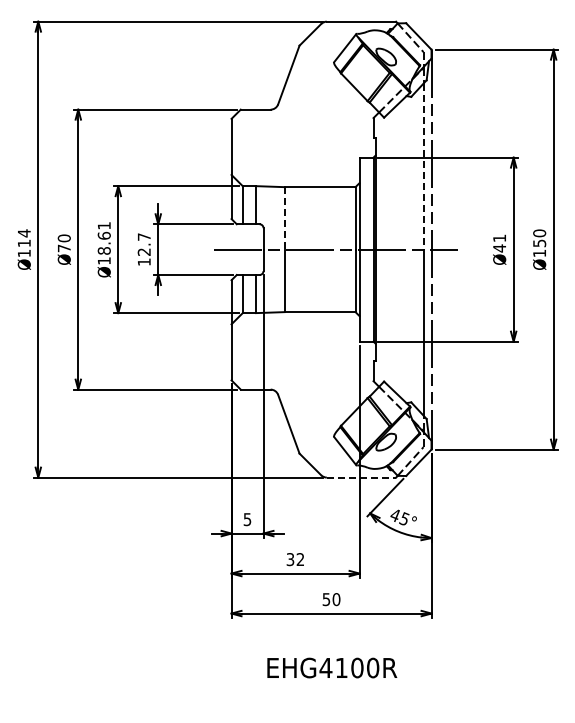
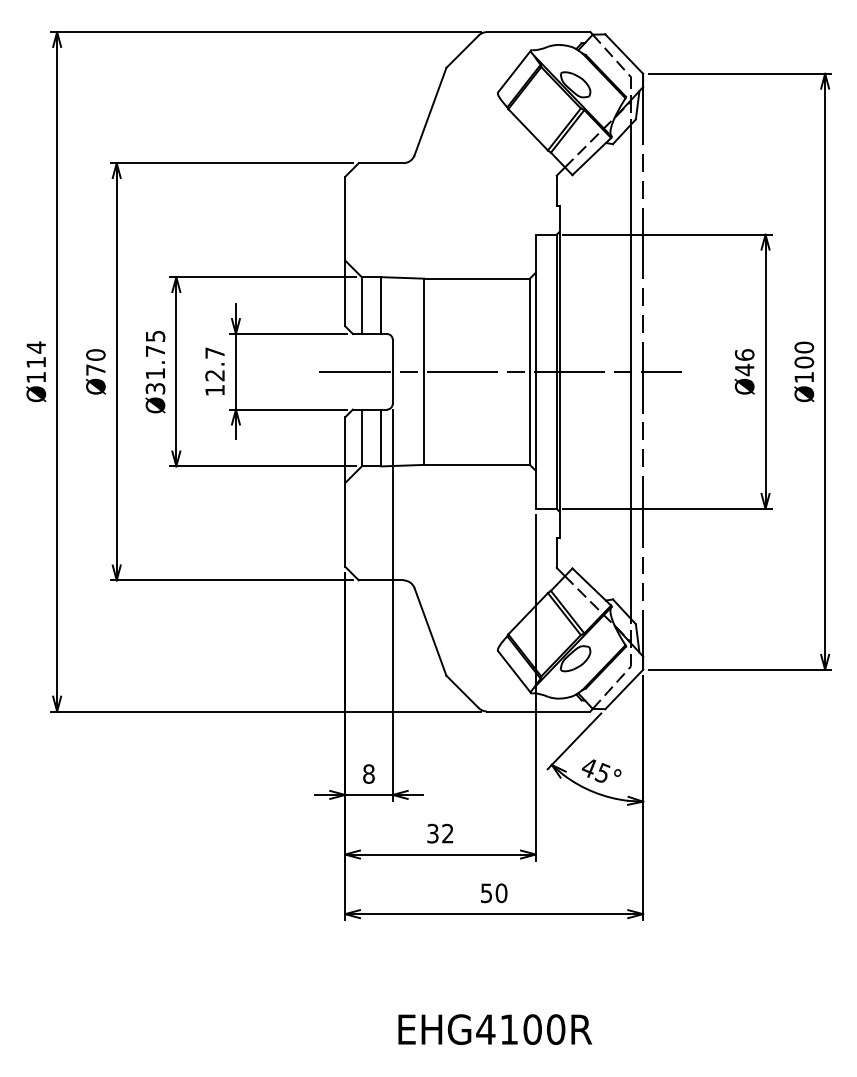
line: (423, 166) -> (631, 247), dashed -> solid
line: (284, 218) -> (424, 325), dashed -> solid
text: (499, 238) -> (744, 355), Ø41 -> Ø46
text: (103, 243) -> (154, 362), Ø18.61 -> Ø31.75
text: (539, 243) -> (804, 362), Ø150 -> Ø100
line: (361, 477) -> (538, 711), dashed -> solid
text: (247, 519) -> (368, 773), 5 -> 8
text: (332, 667) -> (495, 1028), moved

